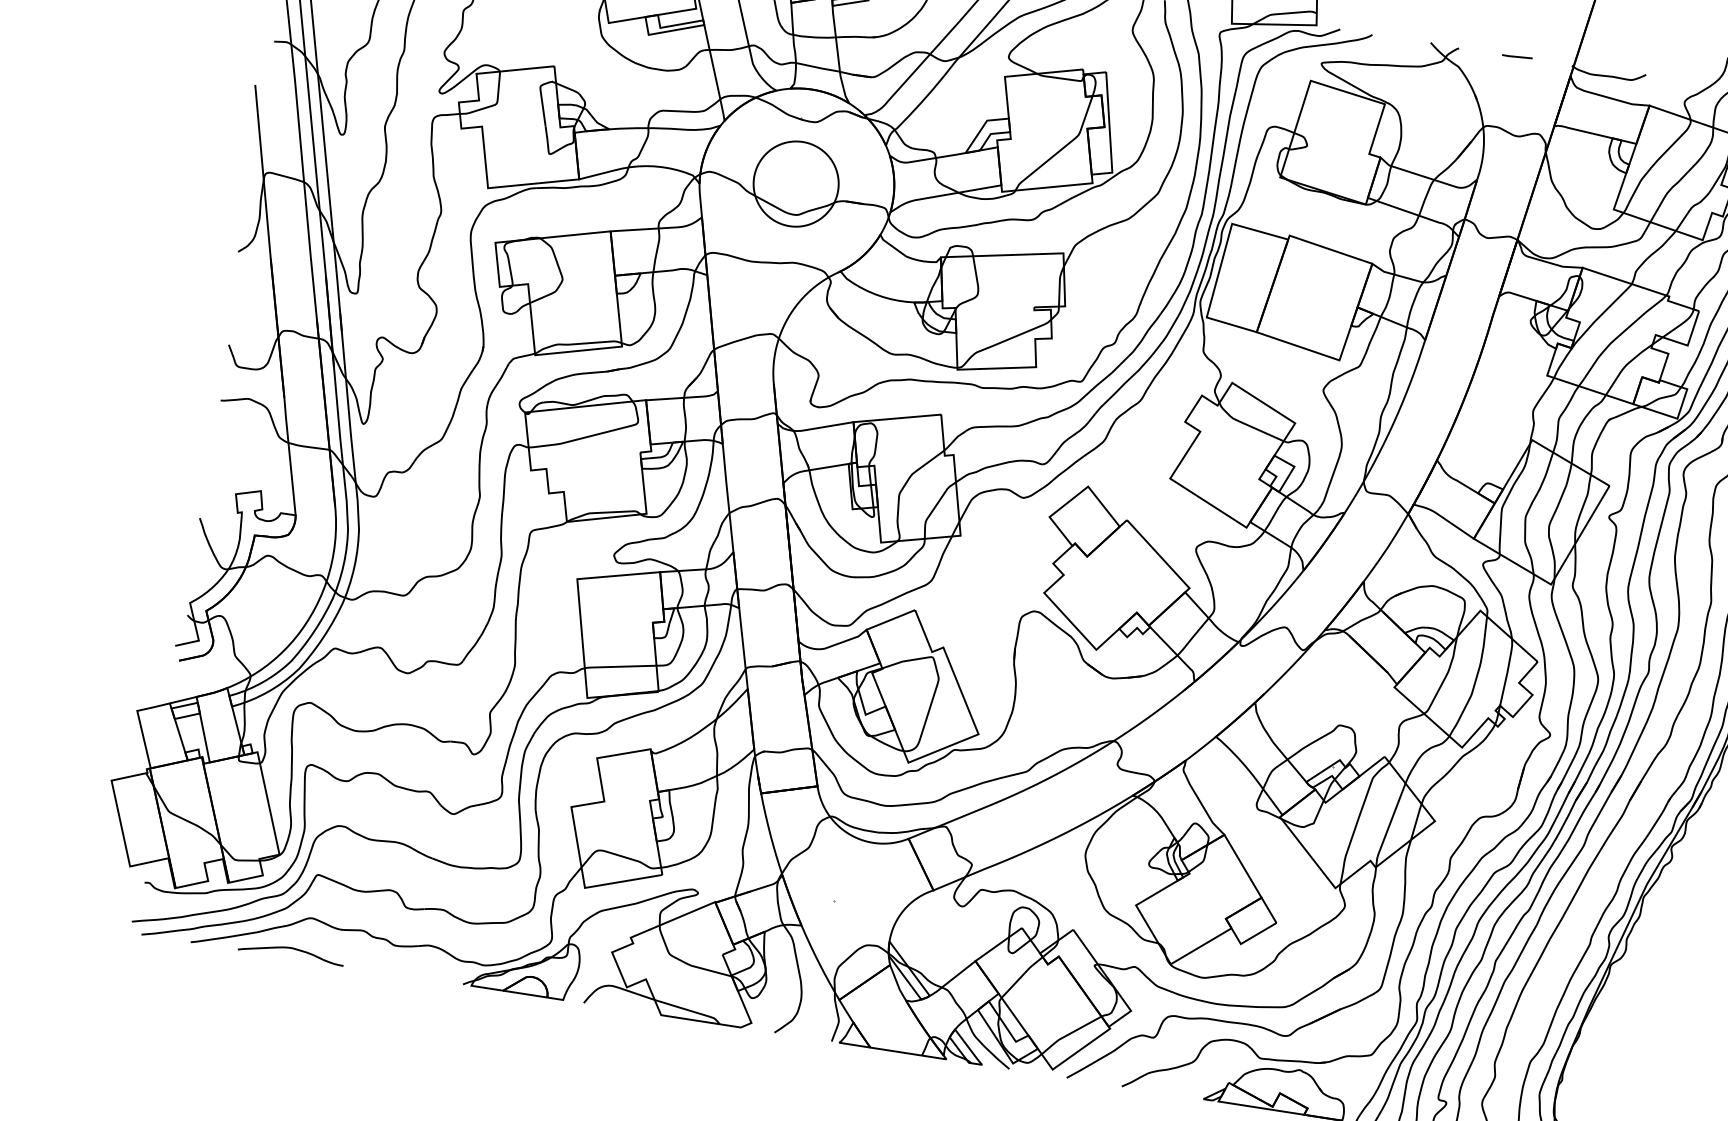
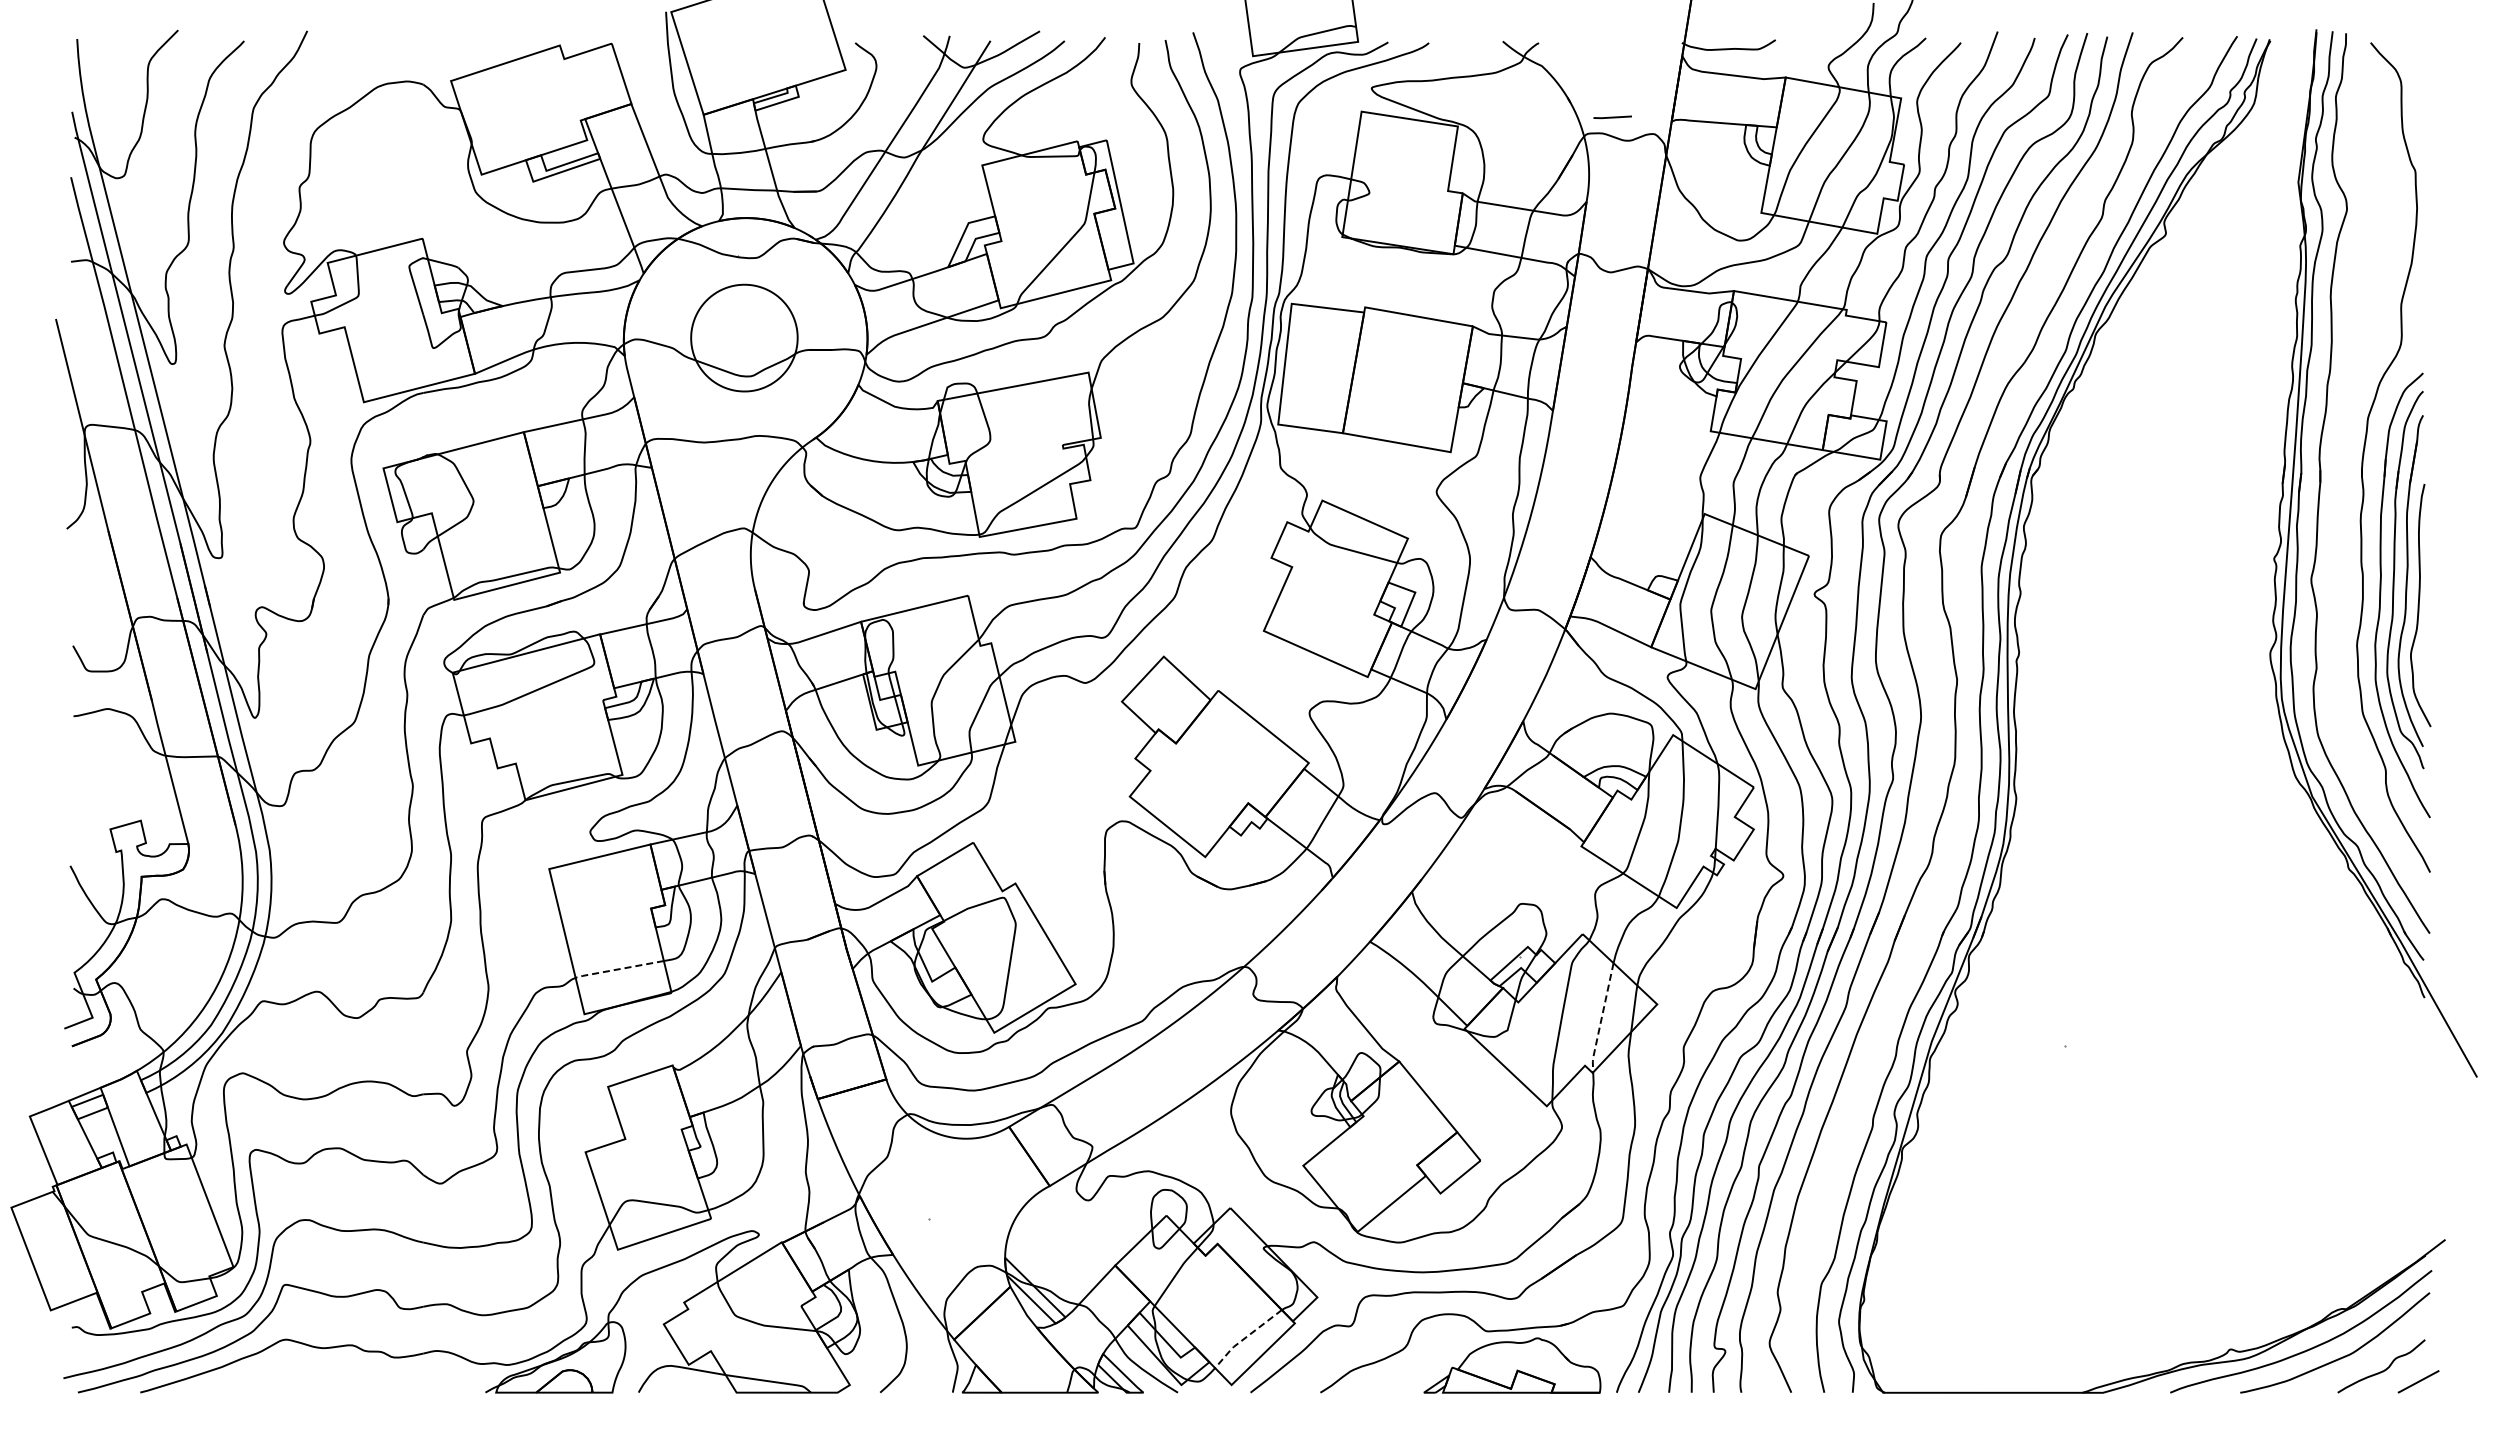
line: (1517, 56) -> (1612, 117), moved
line: (619, 666) -> (618, 969), solid -> dashed
line: (1389, 825) -> (1601, 1018), solid -> dashed
curve: (291, 948) -> (266, 1381), removed
line: (1069, 1033) -> (1245, 1337), solid -> dashed

